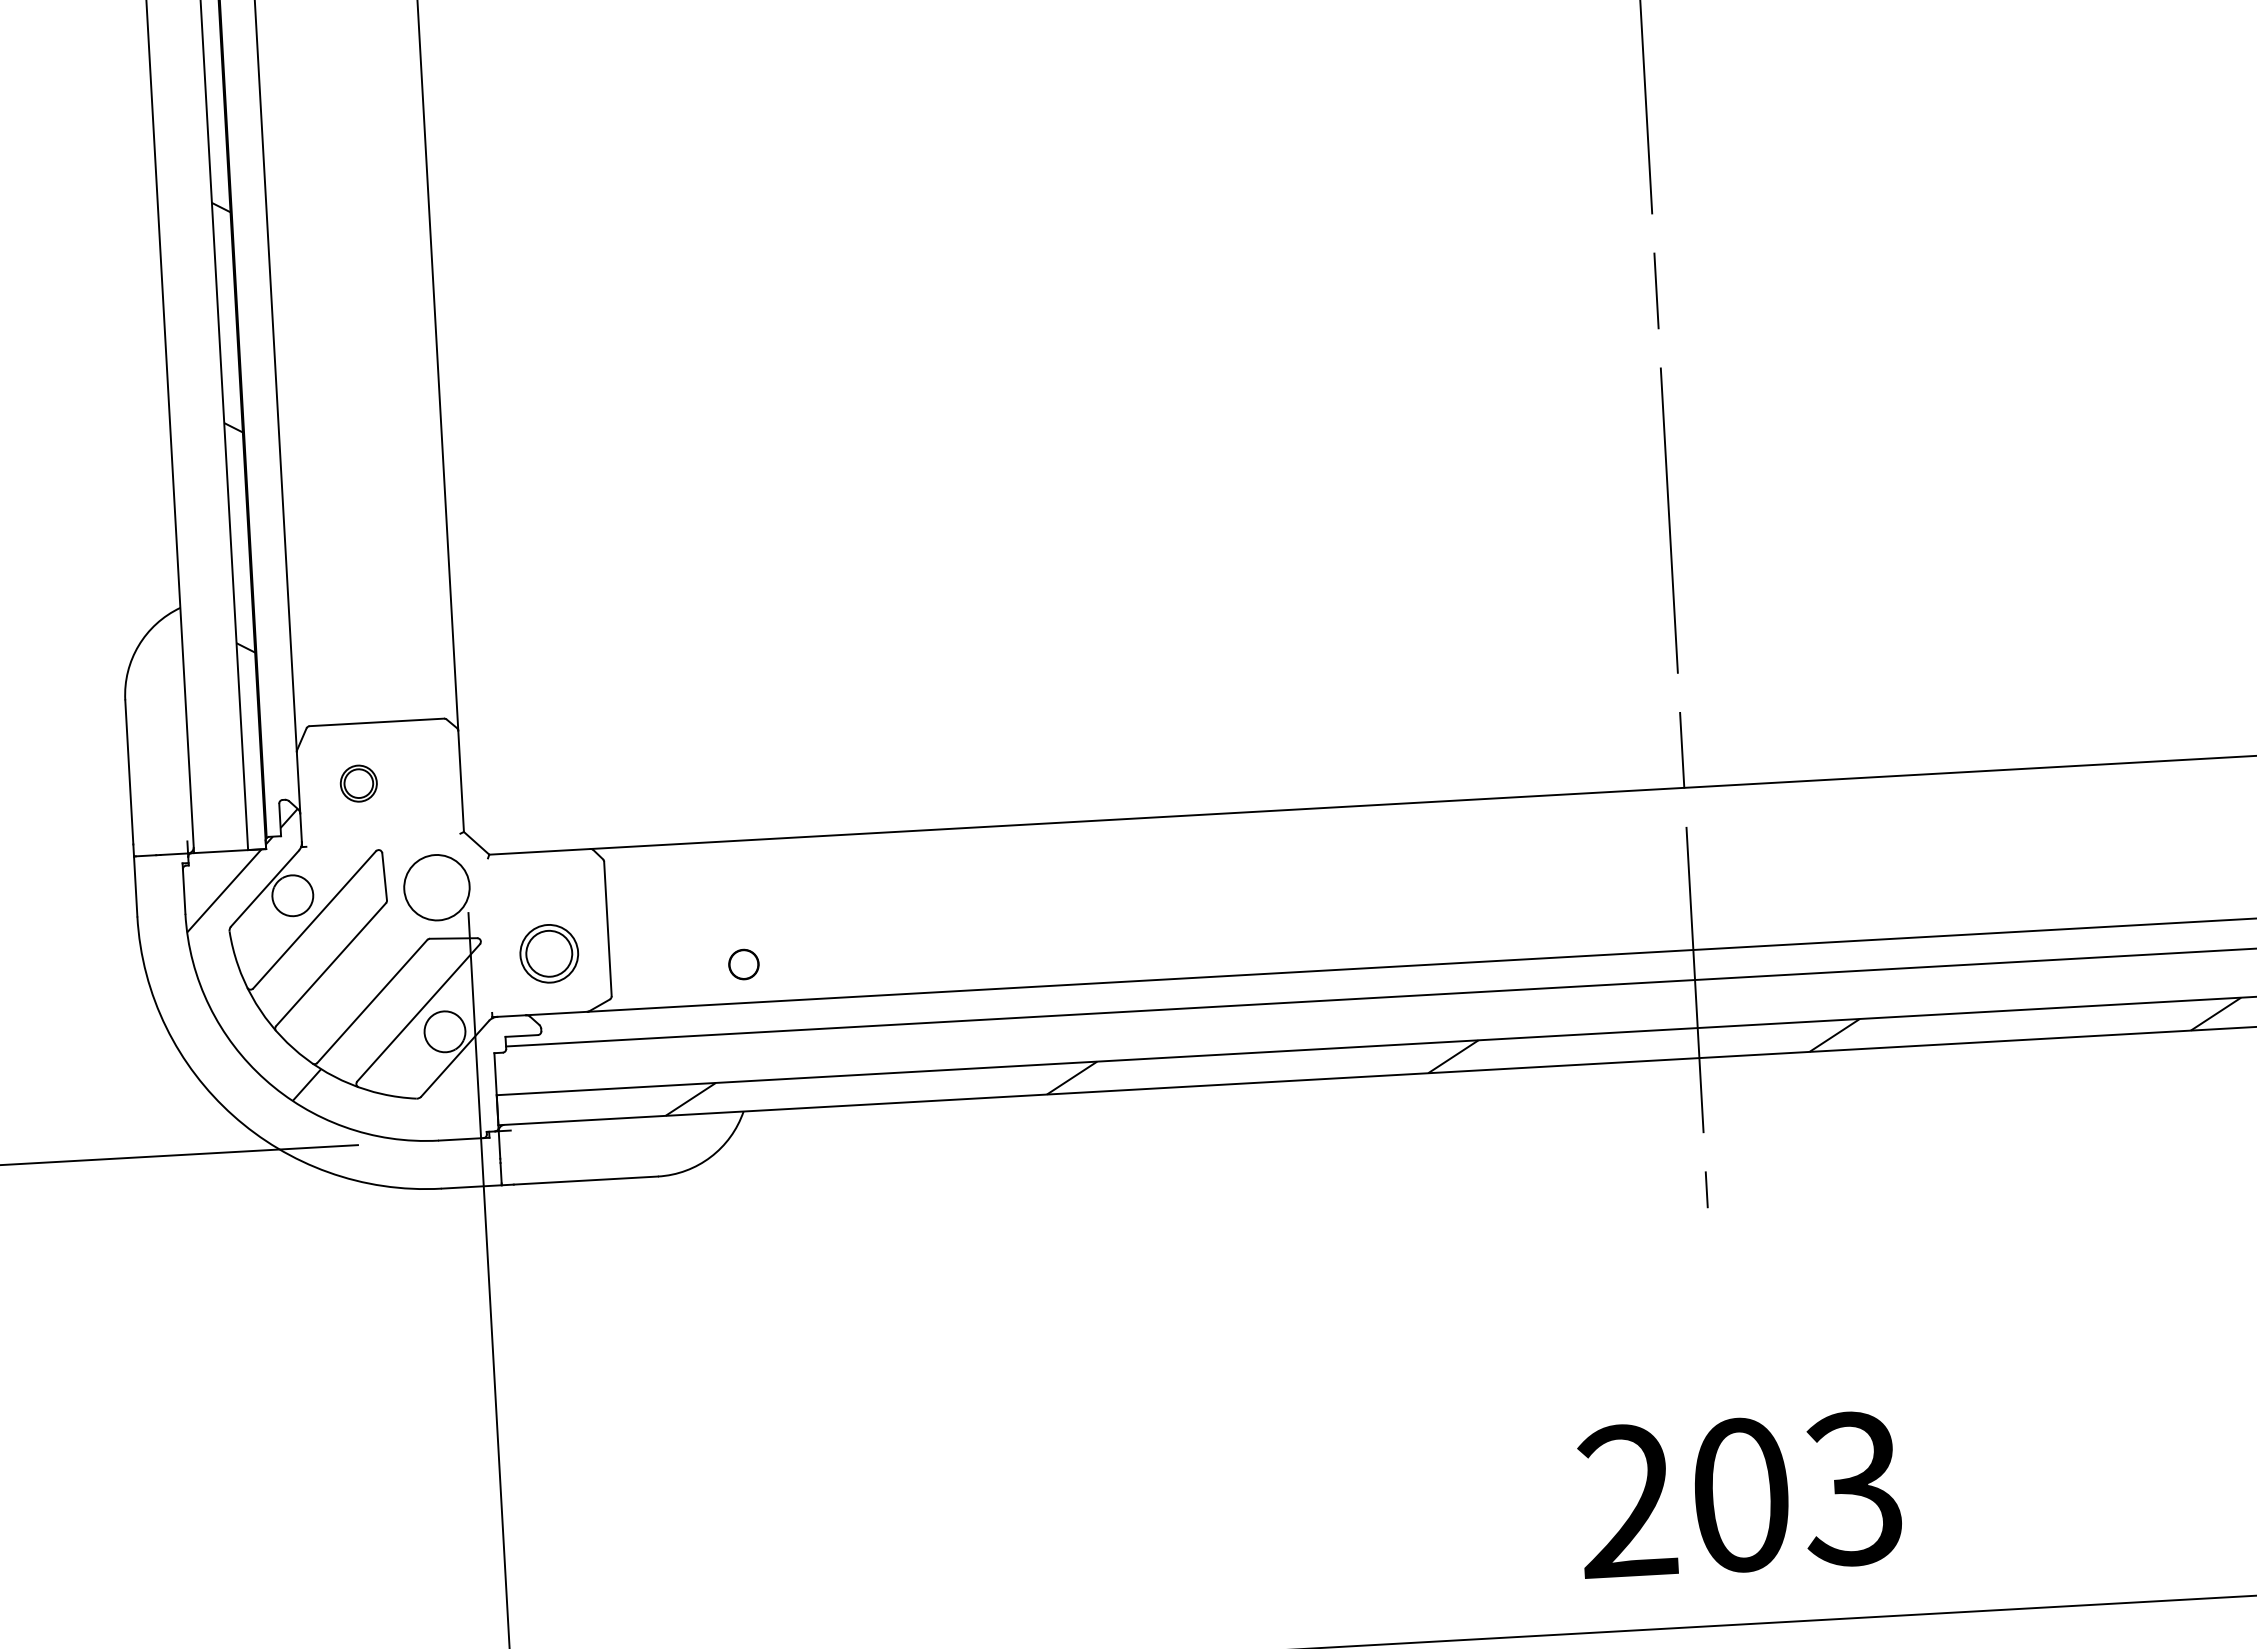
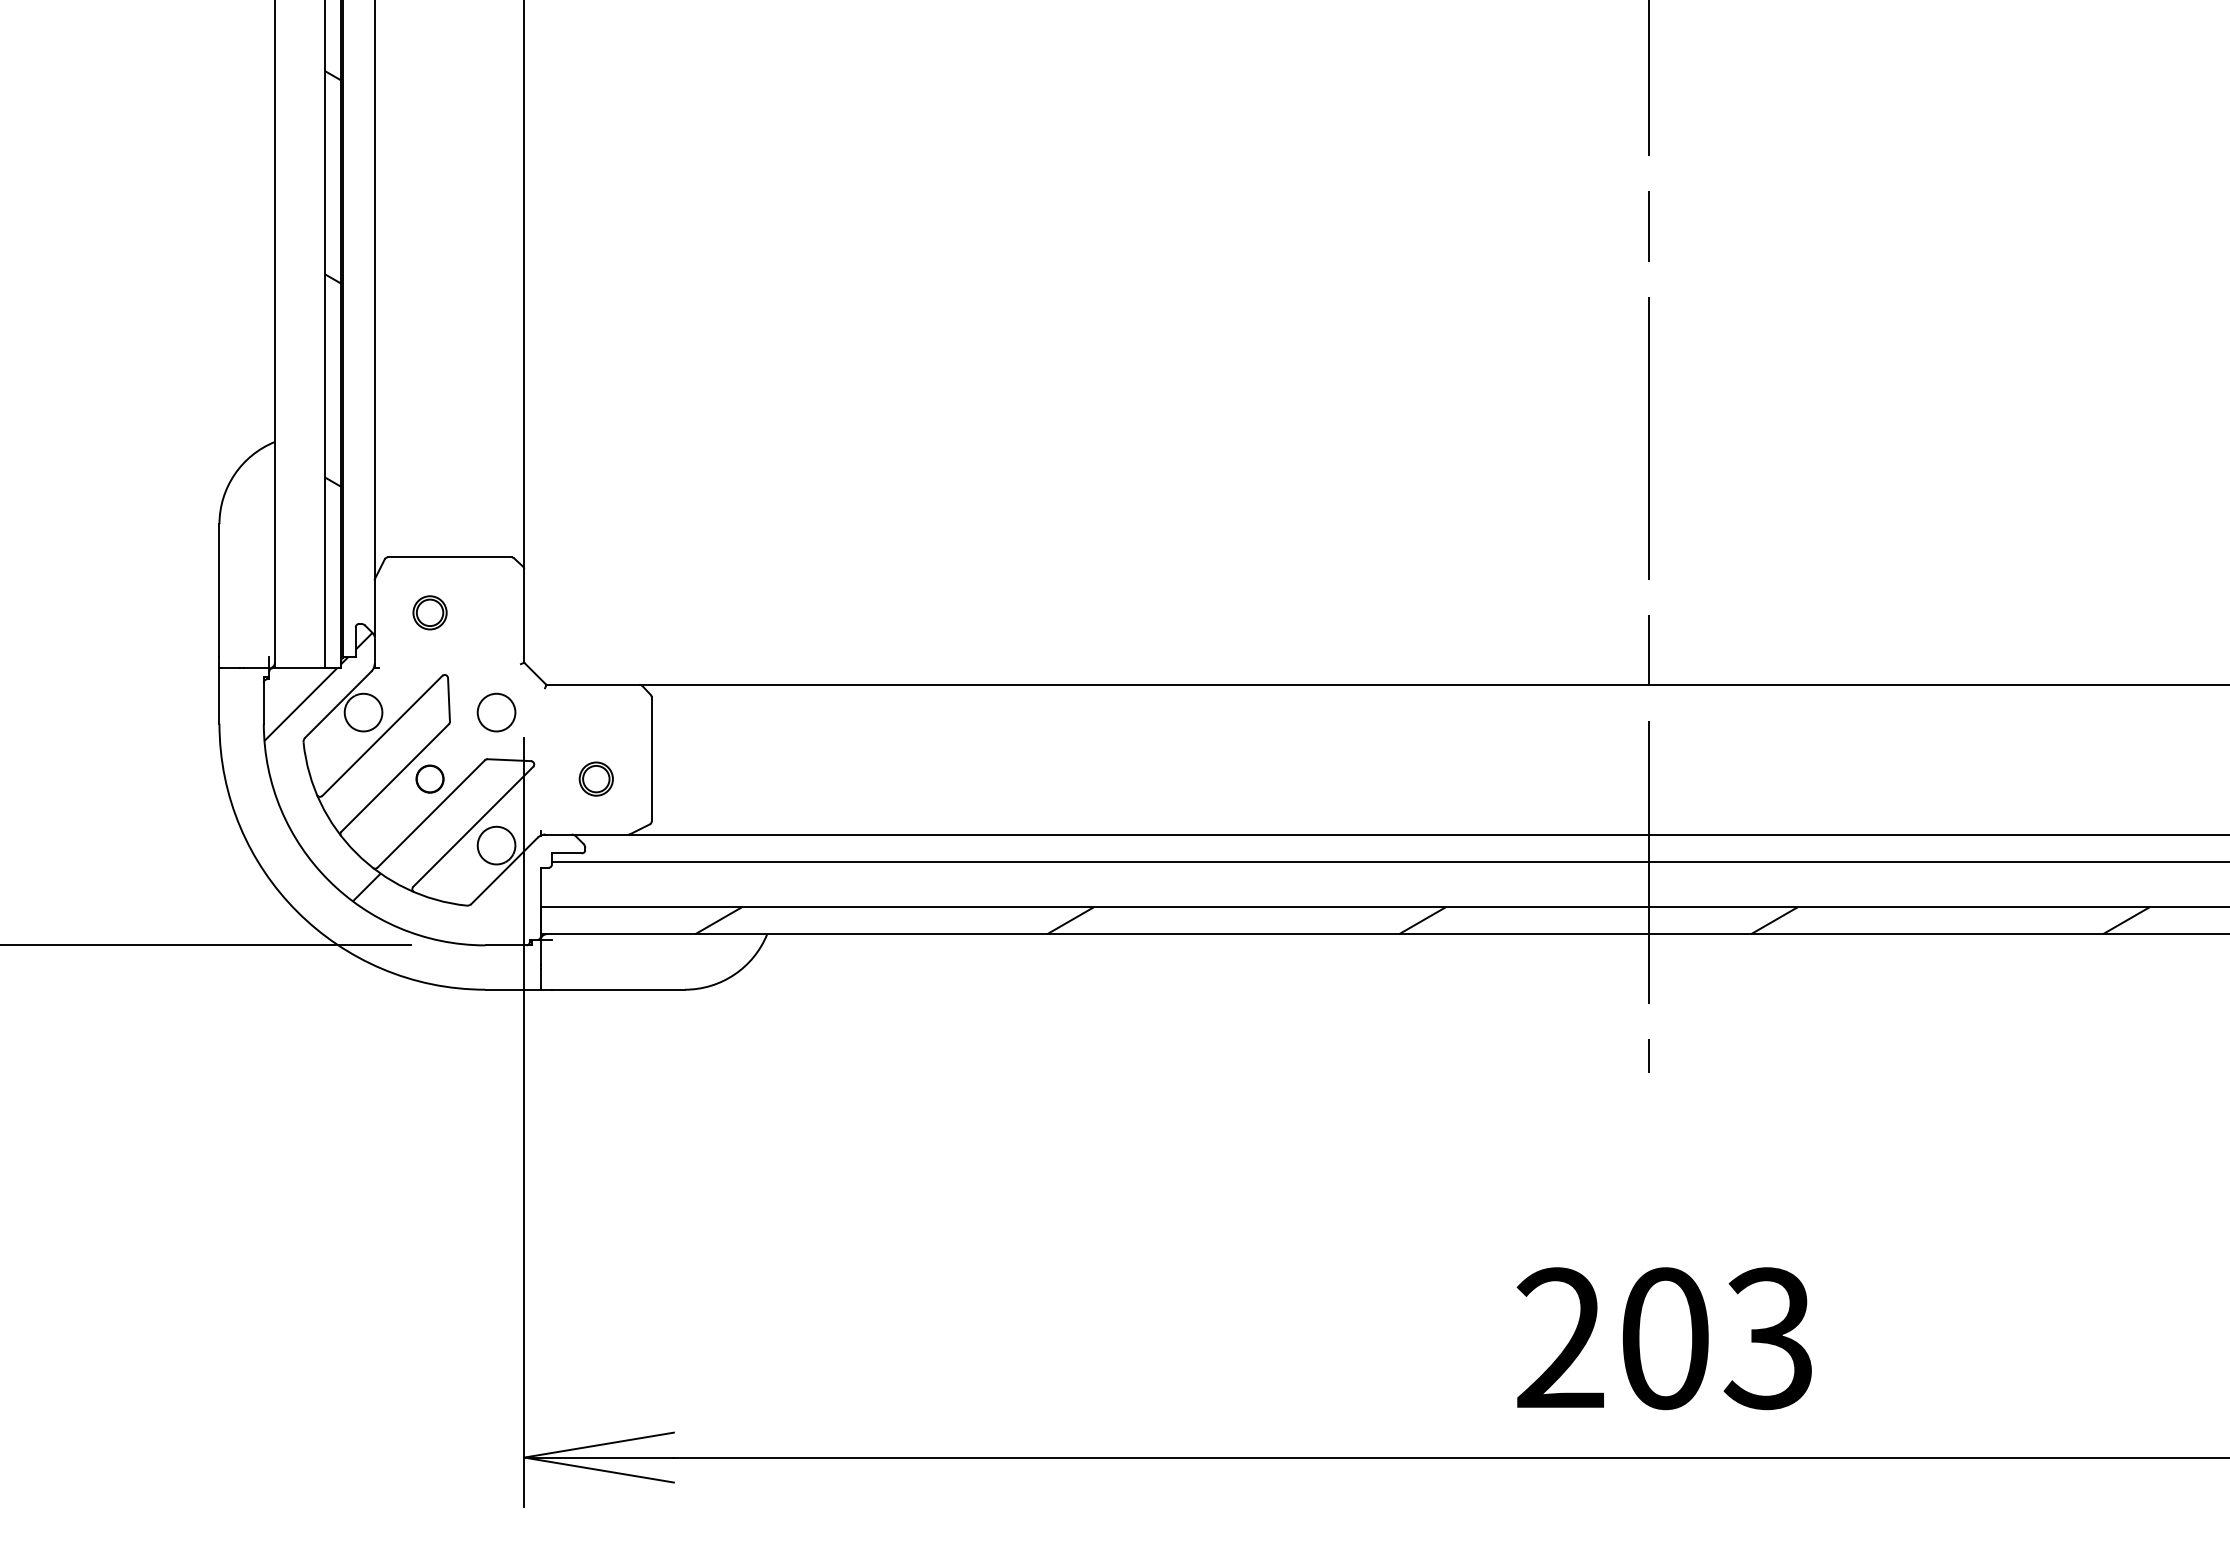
circle: (436, 887) -> (496, 712), size x0.62
part: (548, 953) -> (595, 778), size x0.62
circle: (743, 963) -> (429, 778), moved

